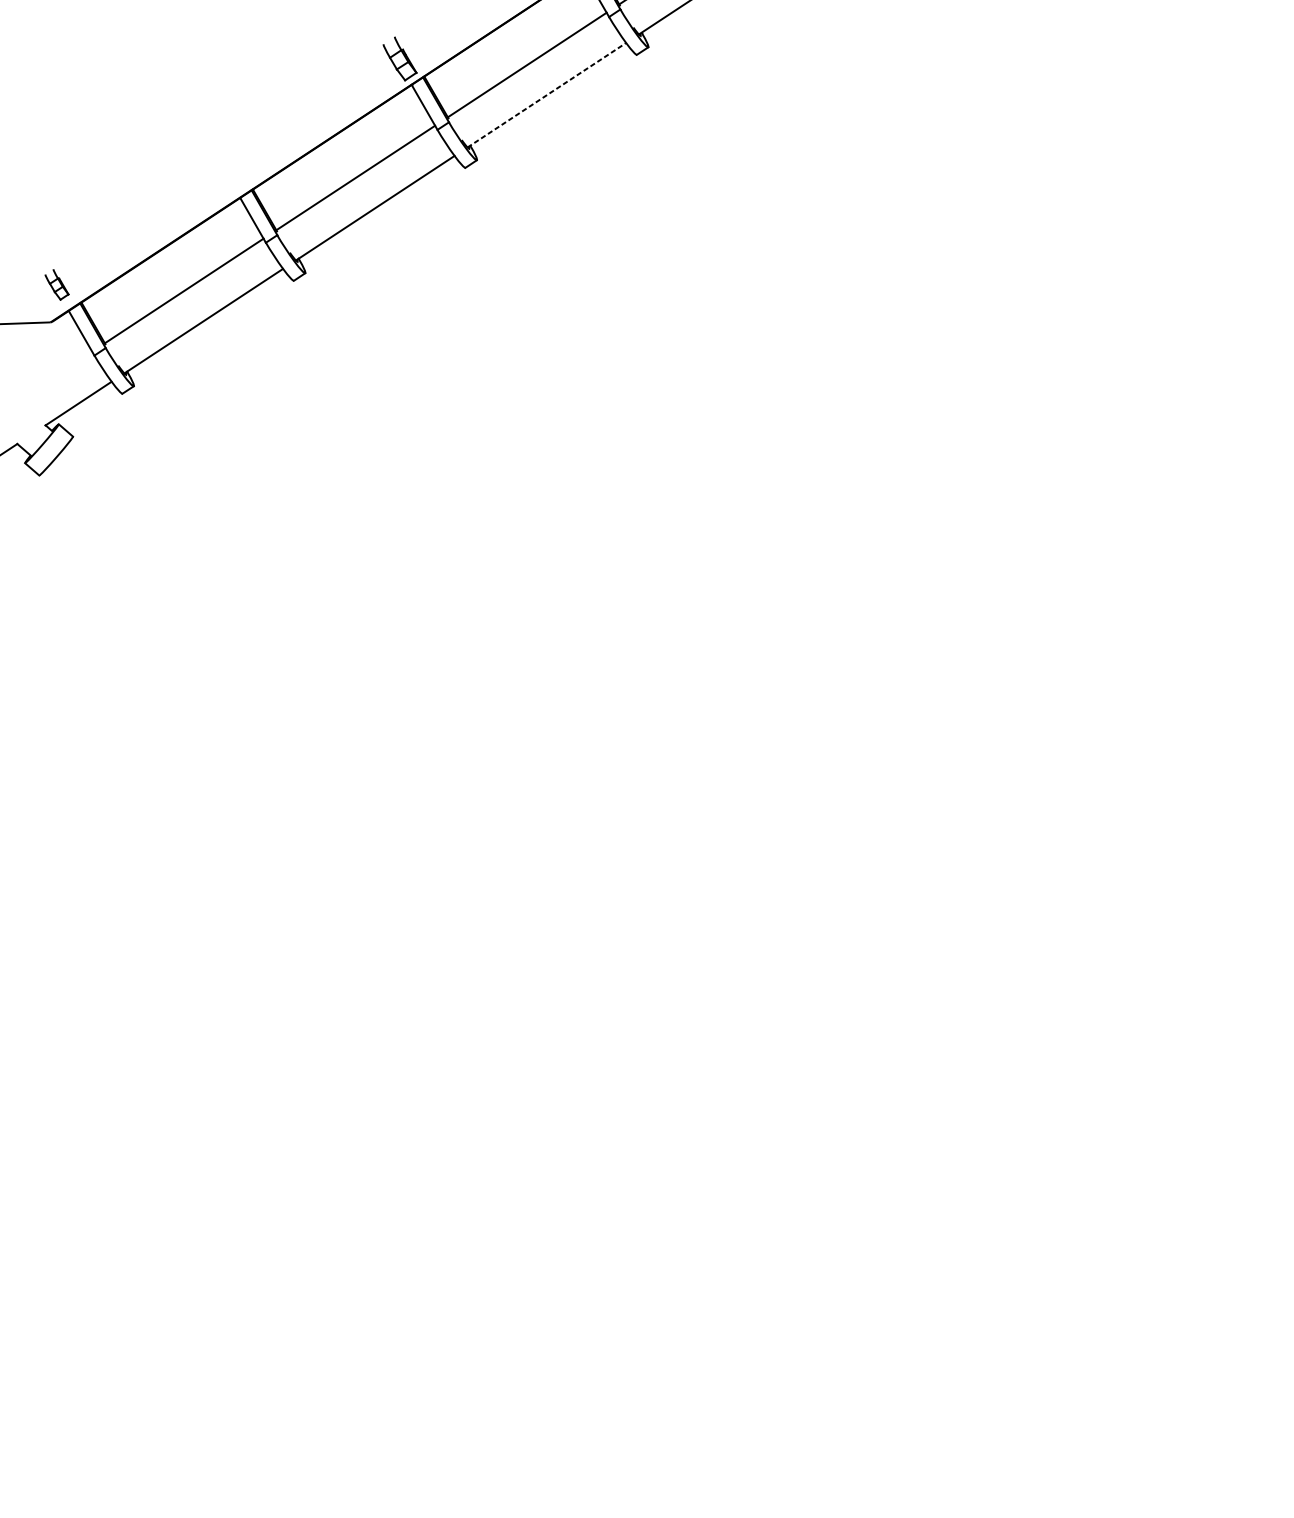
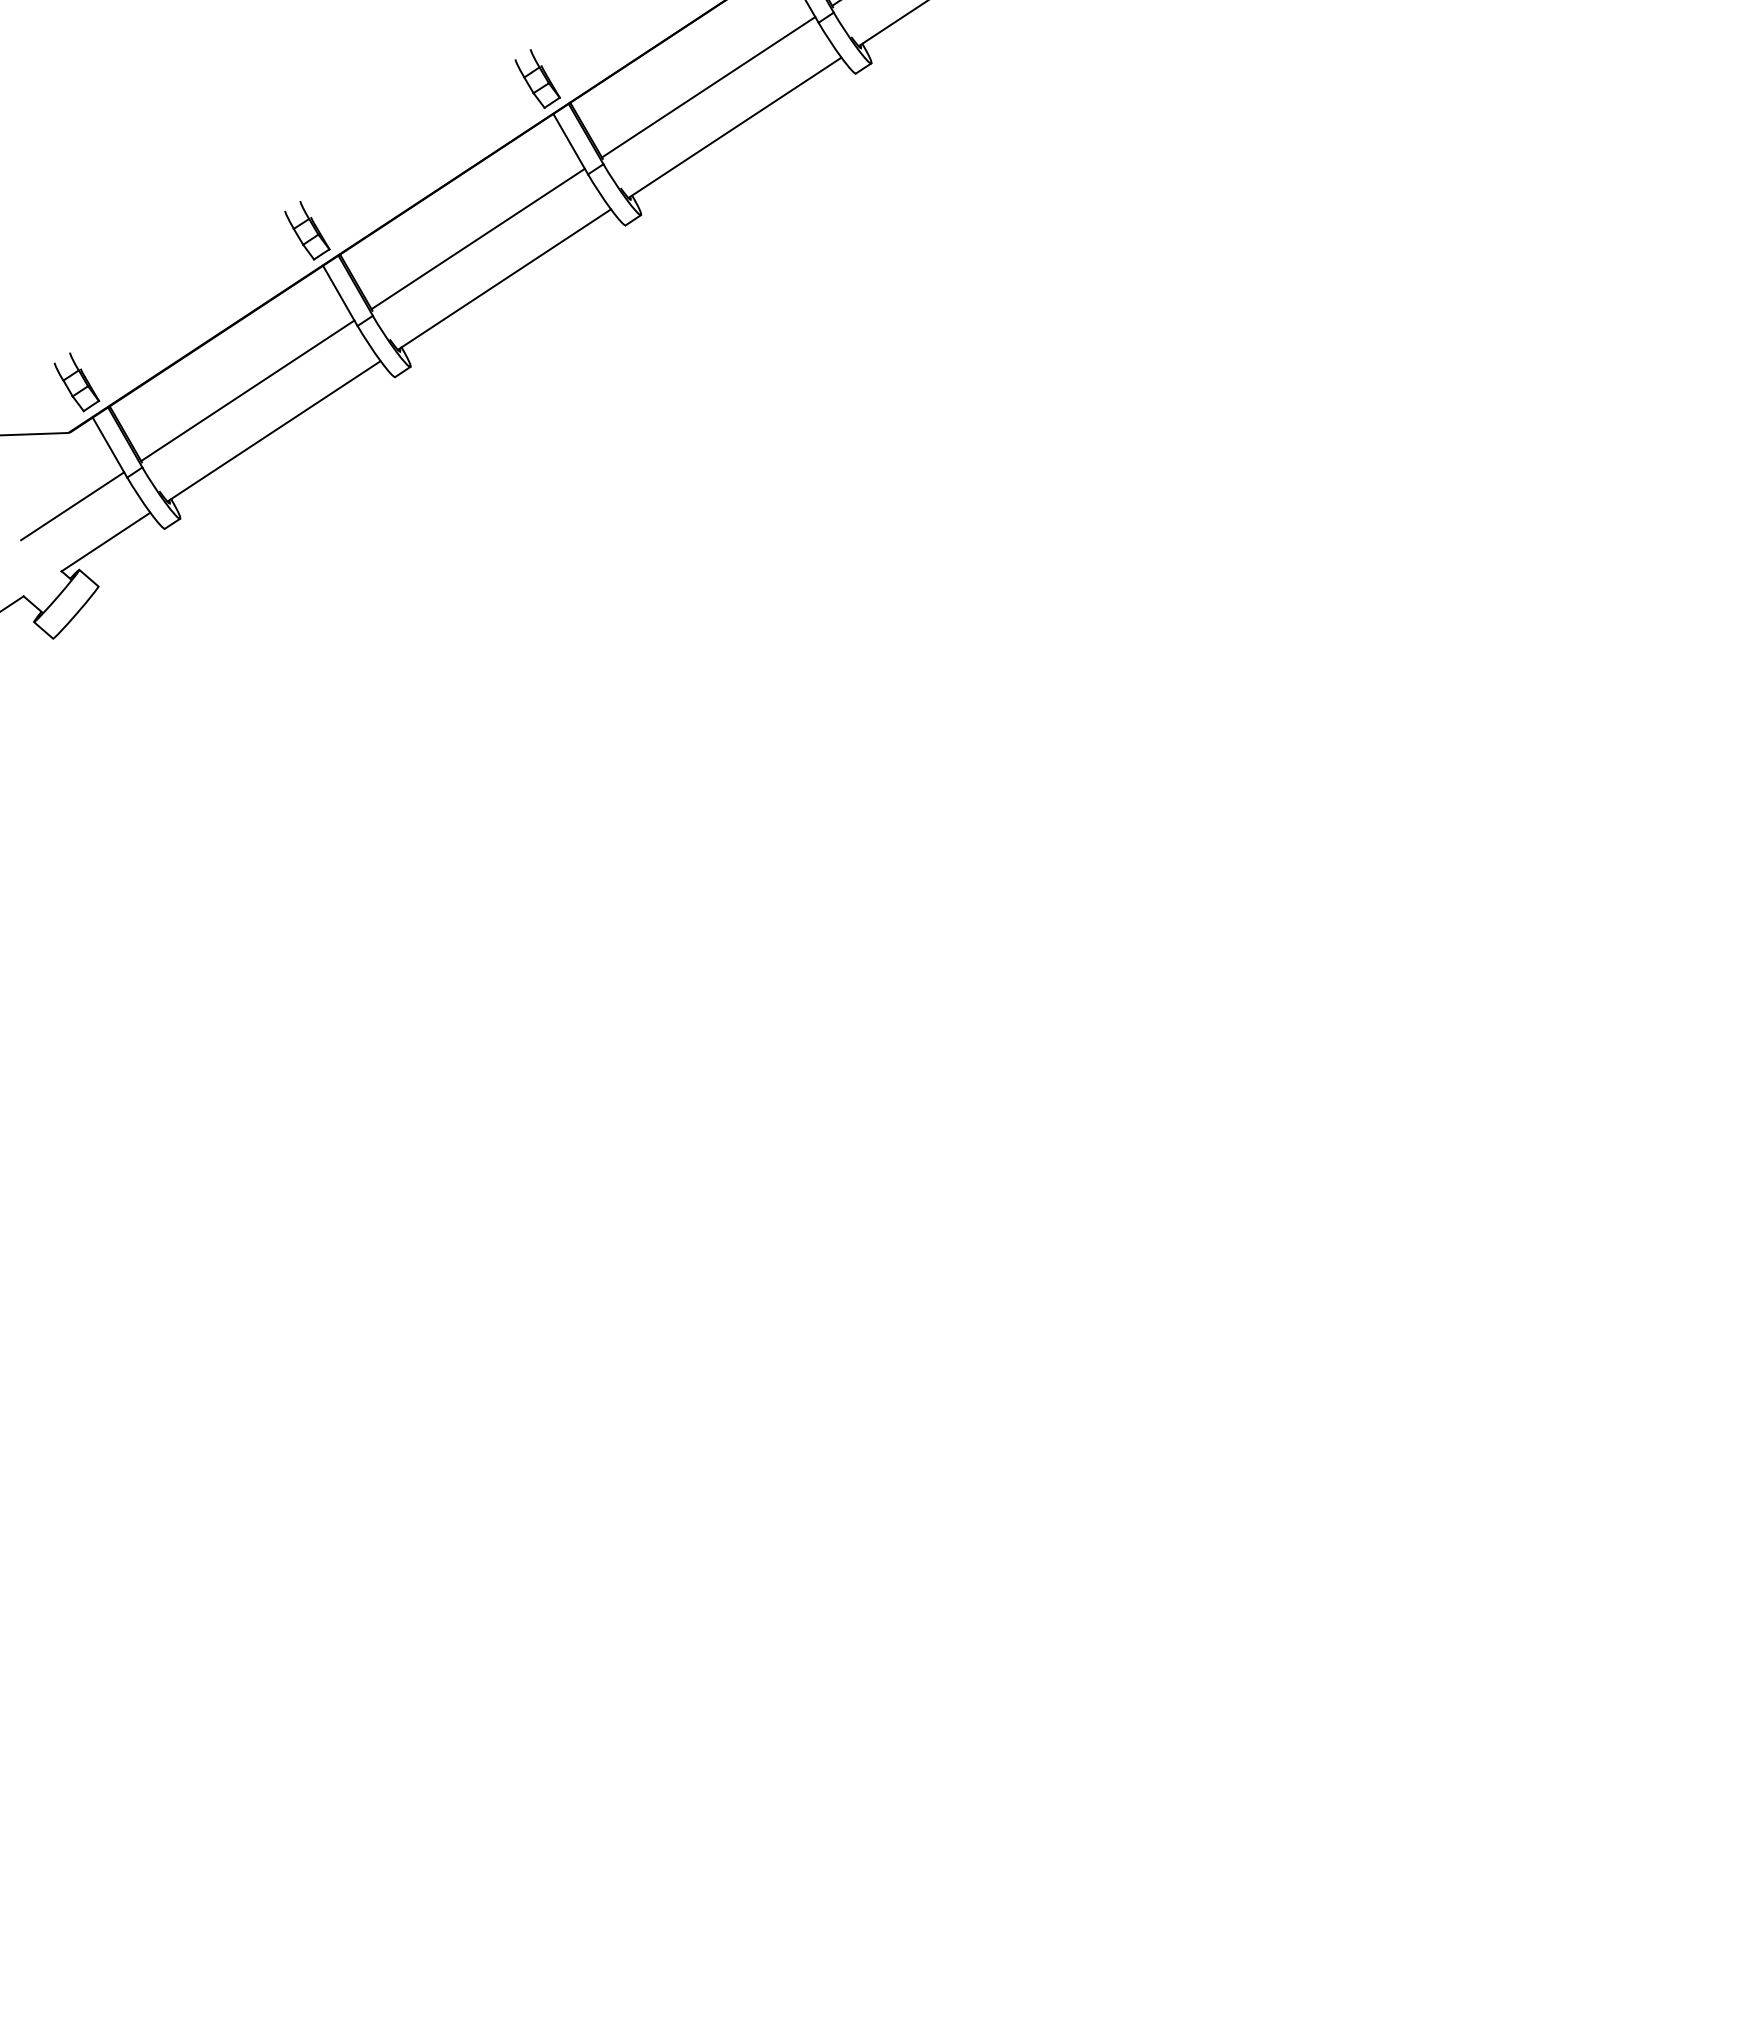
line: (546, 94) -> (734, 127), dashed -> solid
part: (228, 171) -> (307, 230), added
part: (56, 284) -> (76, 382), size x1.43
line: (53, 377) -> (72, 506), added

